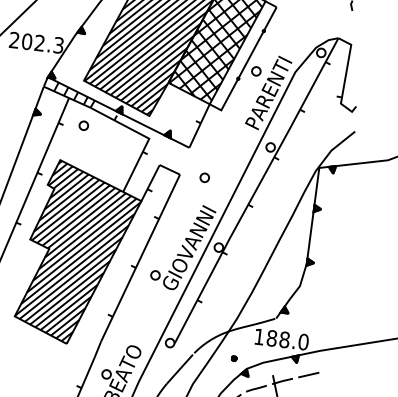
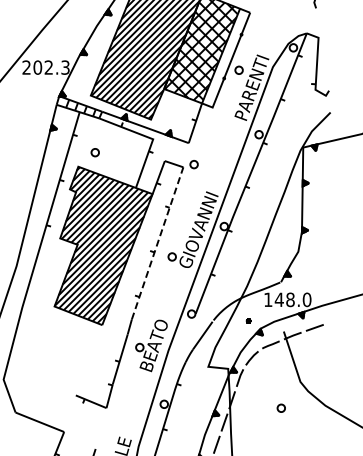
part: (83, 125) -> (94, 152), moved
part: (204, 177) -> (193, 164), moved
line: (140, 256) -> (157, 242), solid -> dashed
text: (271, 337) -> (278, 299), 188.0 -> 148.0

